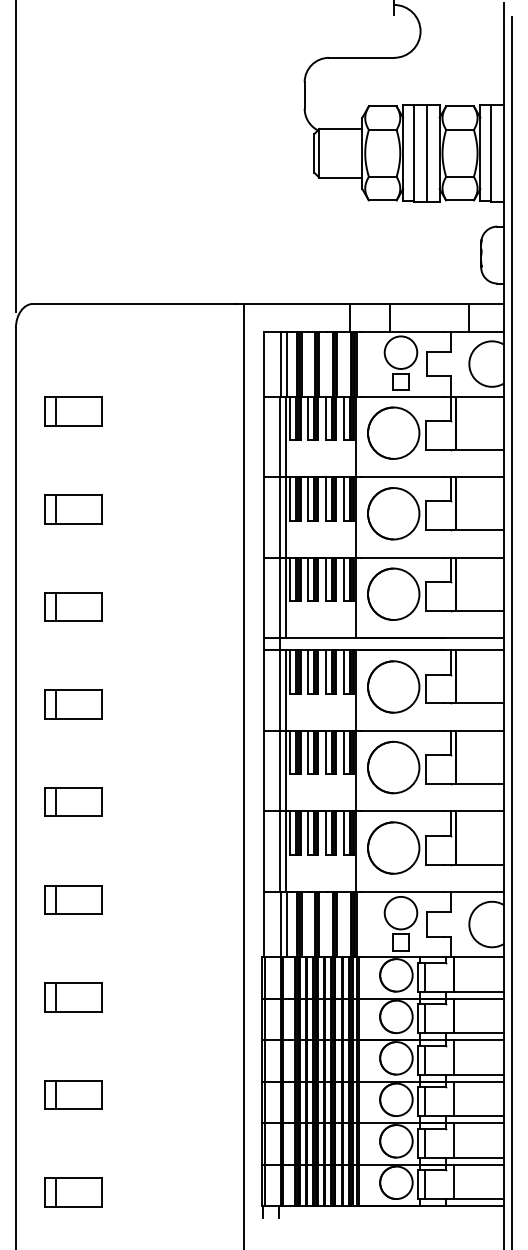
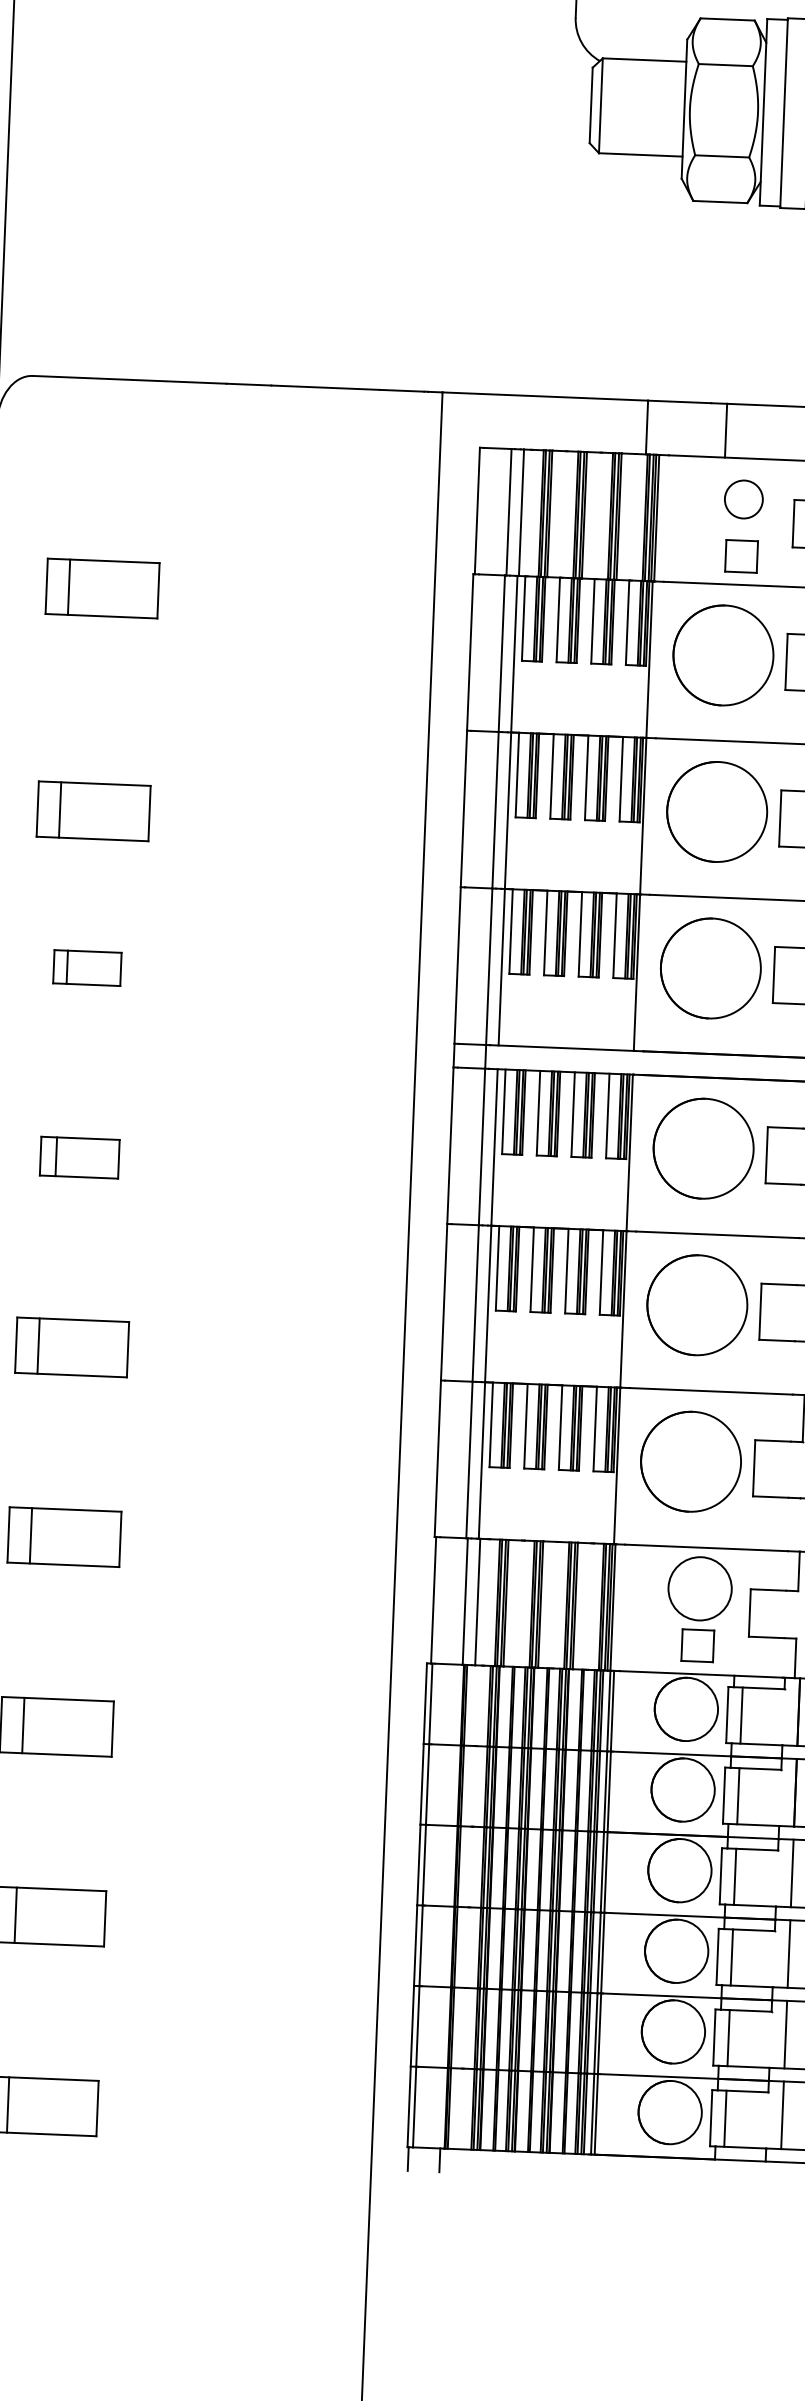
circle: (400, 352) -> (742, 499), size x0.6
part: (73, 509) -> (93, 811), moved
part: (73, 606) -> (87, 967), size x0.6
part: (73, 704) -> (79, 1157), size x0.7

